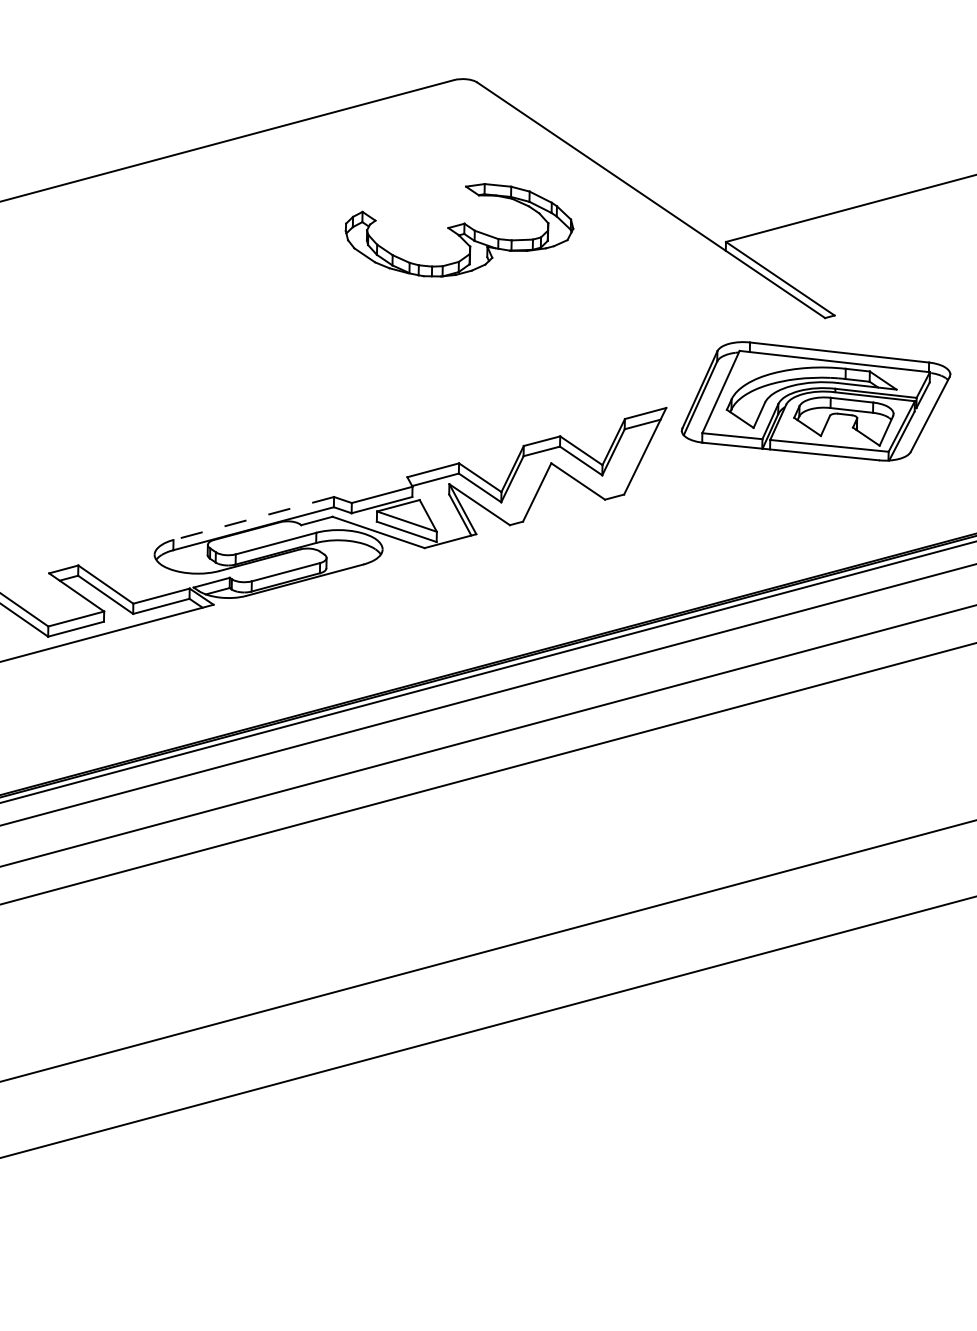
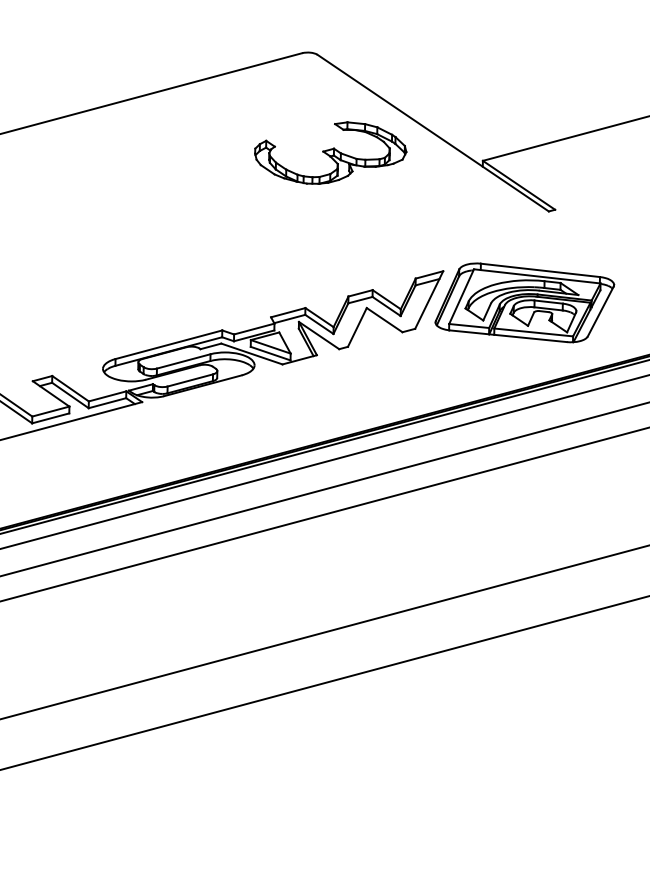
part: (459, 229) -> (330, 152), moved
part: (815, 400) -> (524, 302), moved
line: (253, 518) -> (168, 344), dashed -> solid

